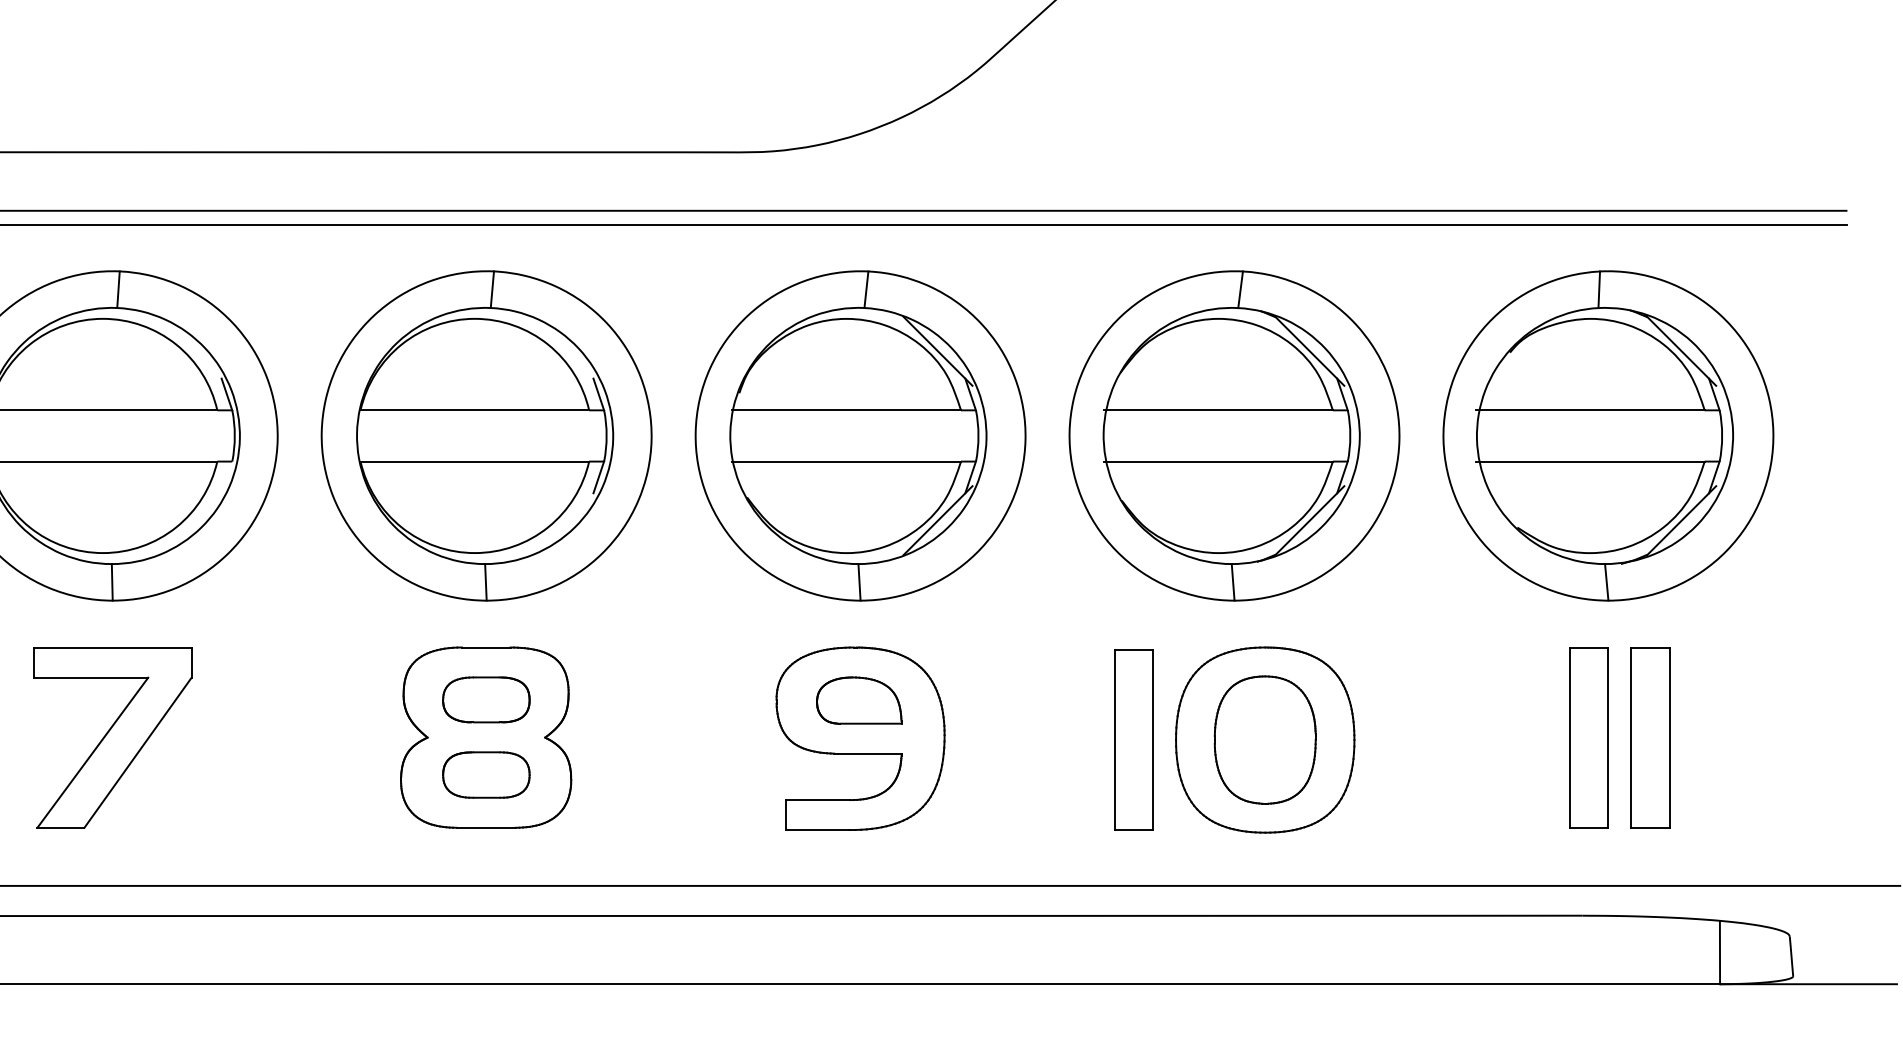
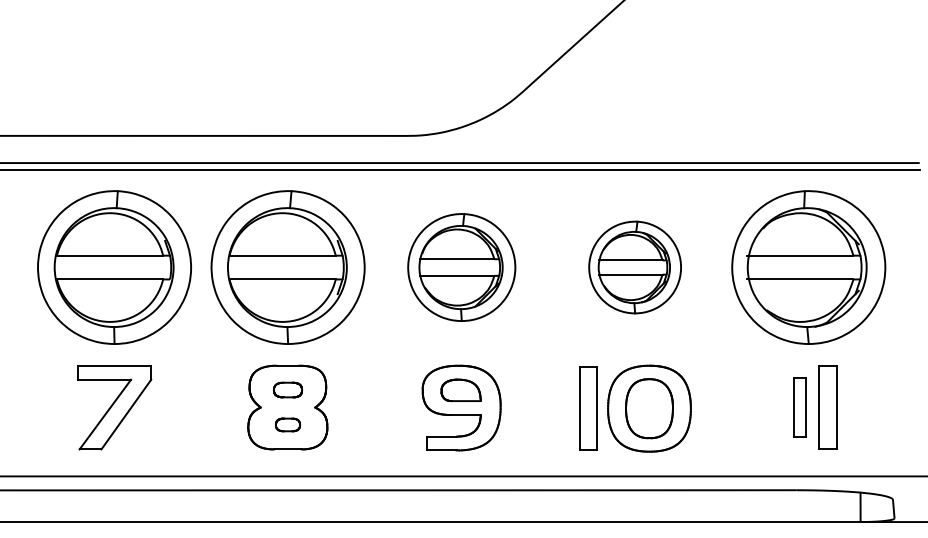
part: (860, 435) -> (461, 267), size x0.7
part: (1232, 435) -> (634, 267), size x0.6
part: (485, 698) -> (287, 389), size x0.7
part: (1588, 737) -> (799, 407), size x0.7
part: (485, 774) -> (287, 424), size x0.6

